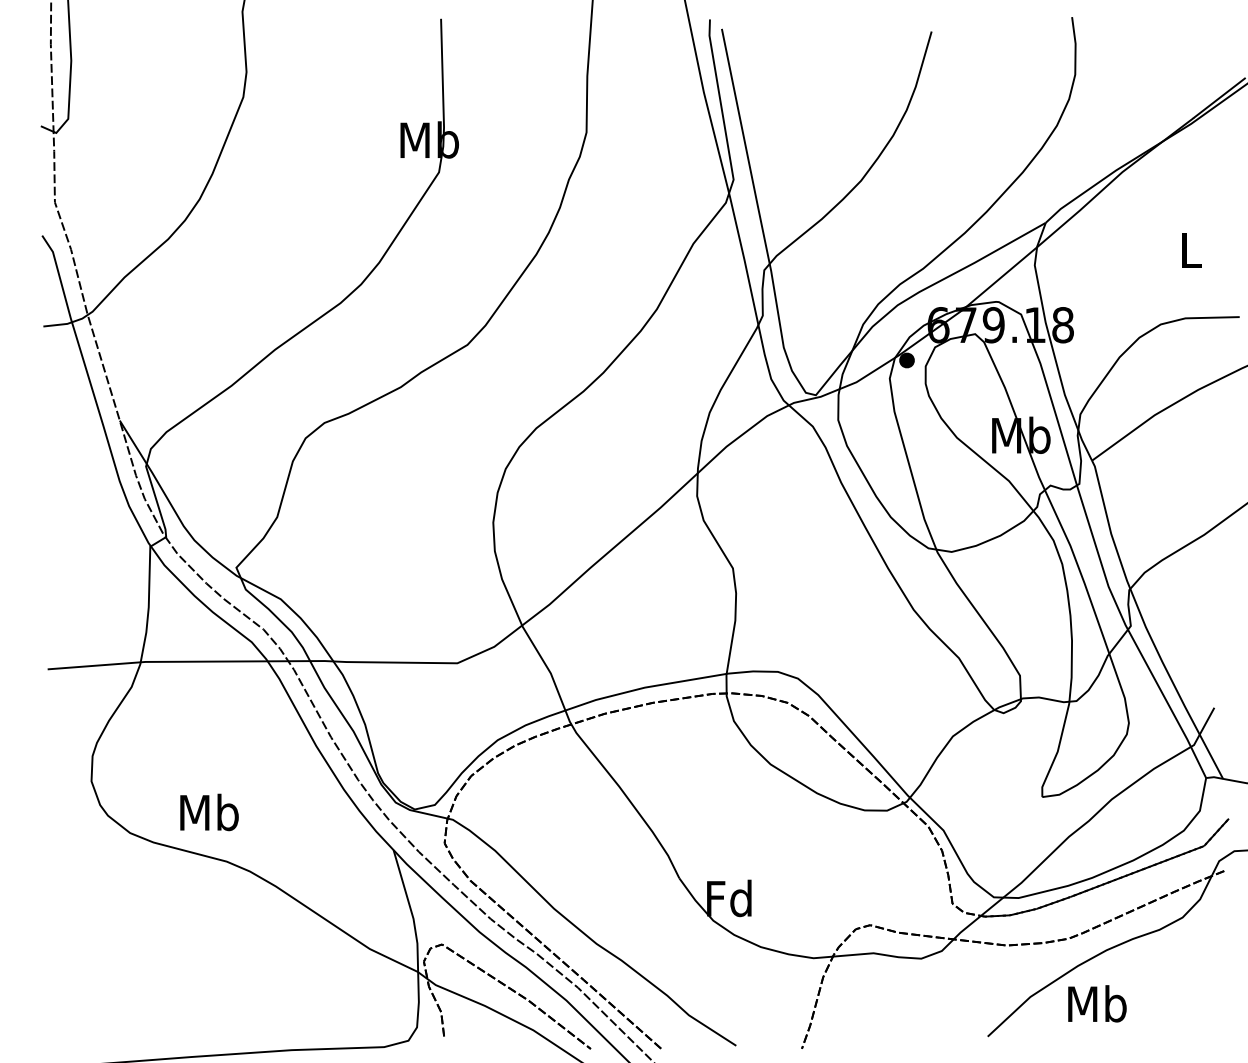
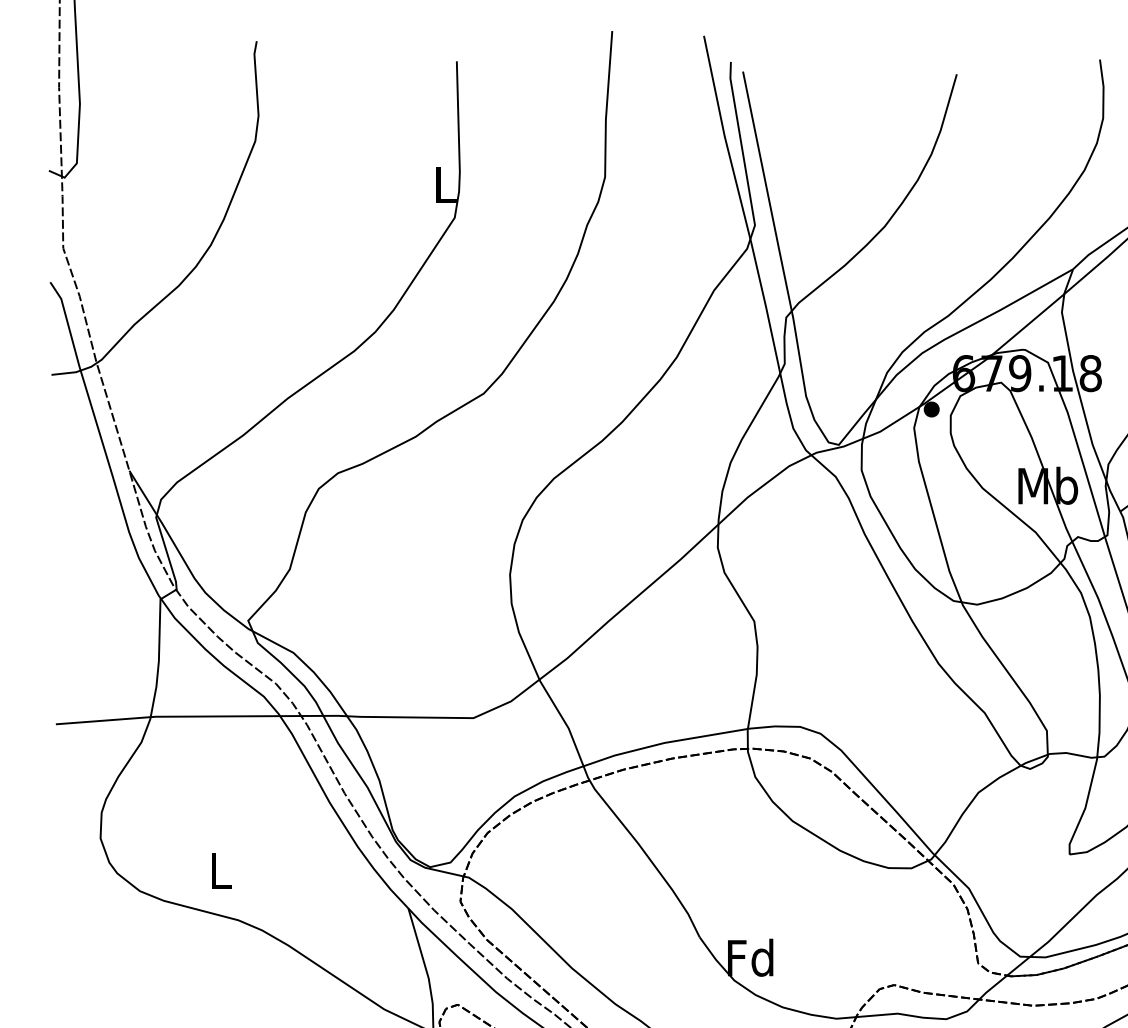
text: (429, 139) -> (445, 184), Mb -> L
text: (209, 812) -> (220, 870), Mb -> L

